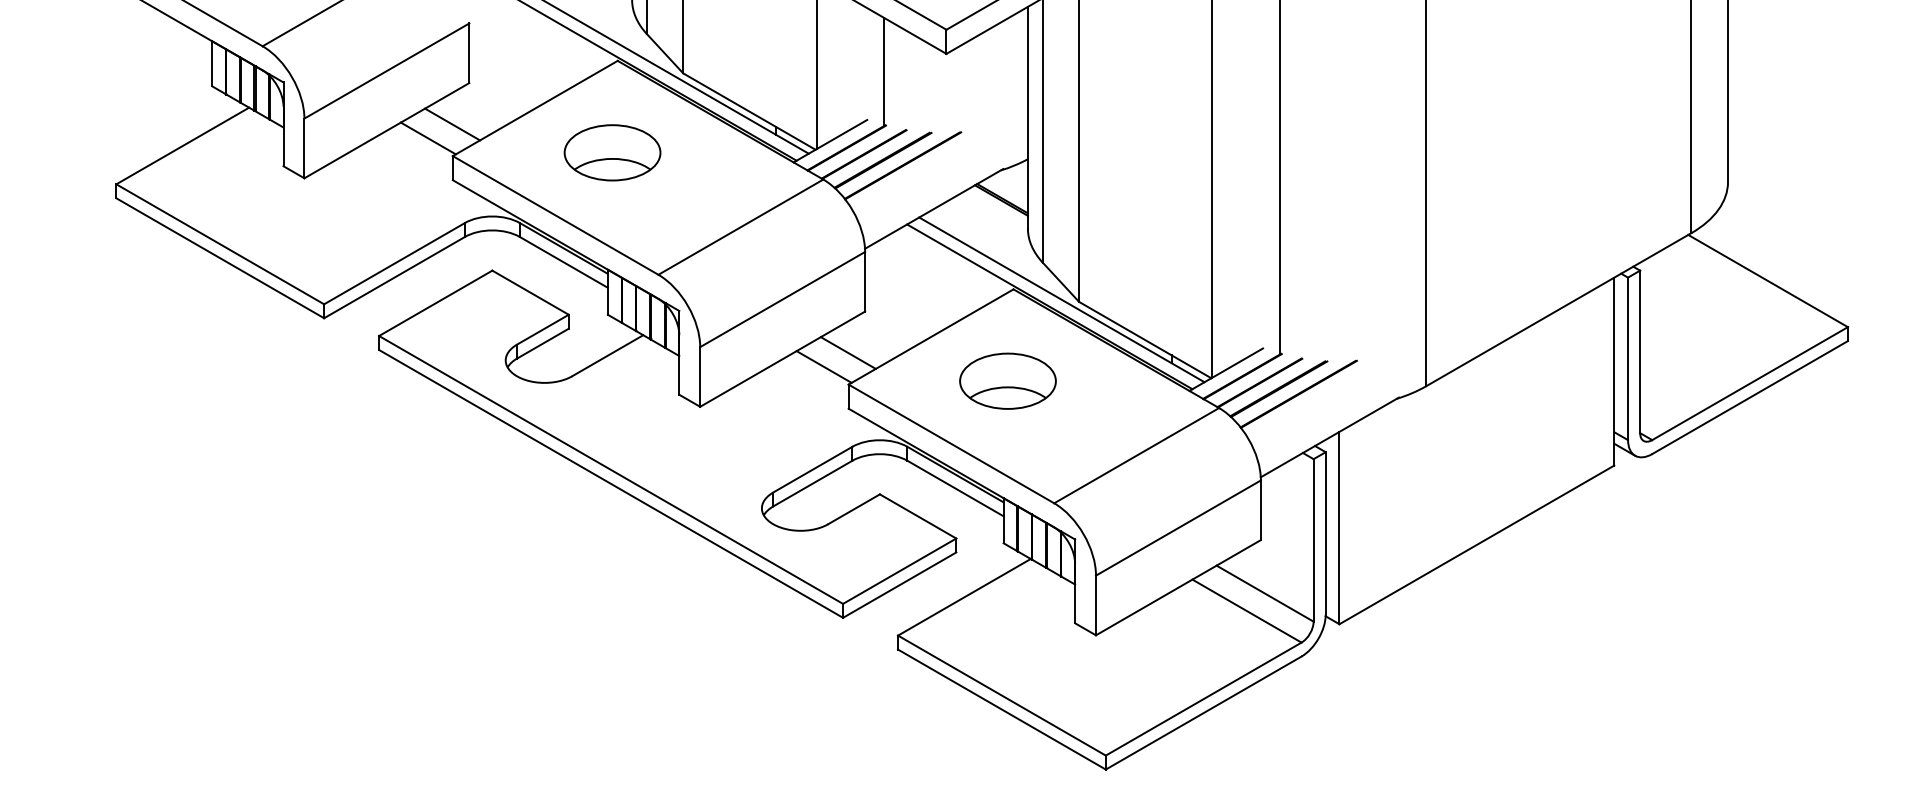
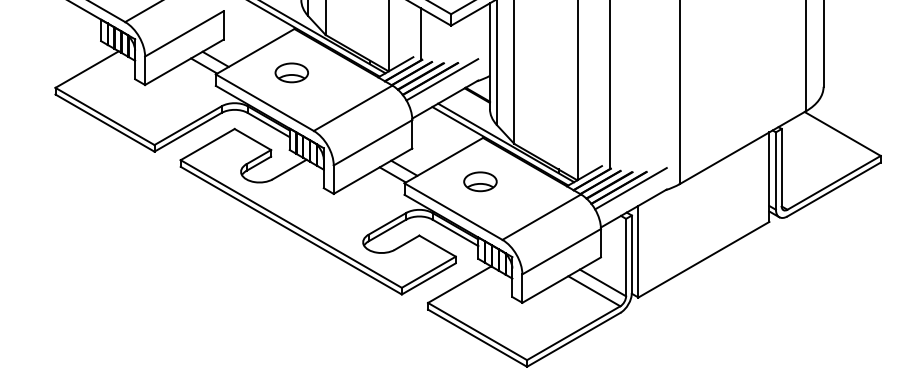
part: (611, 152) -> (291, 72), size x0.71
line: (928, 166) -> (442, 79), added
part: (1008, 380) -> (480, 181), size x0.71
line: (1322, 395) -> (630, 188), added

